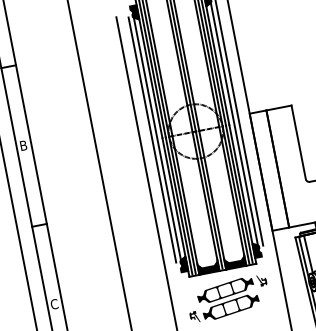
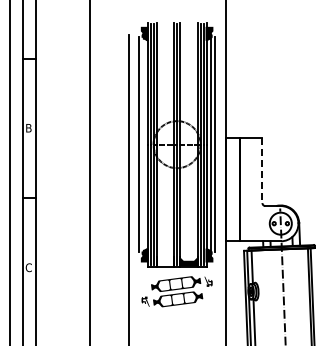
line: (157, 138) -> (143, 144), removed
line: (298, 143) -> (262, 171), solid -> dashed
fill: (208, 267) -> (165, 261), removed

